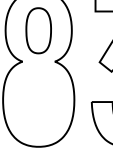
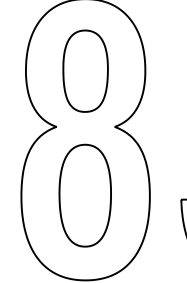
part: (38, 99) -> (85, 195), added

